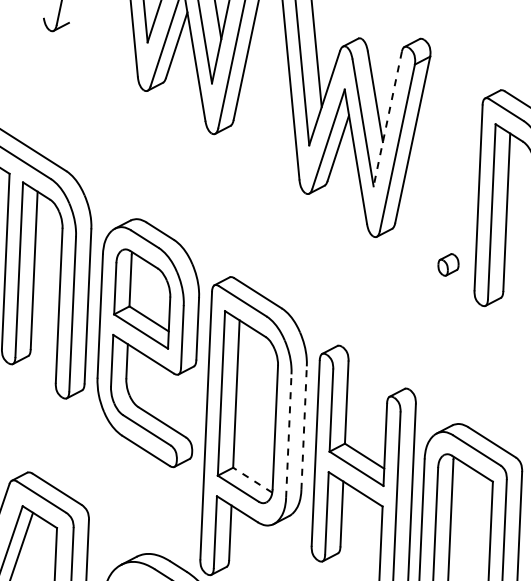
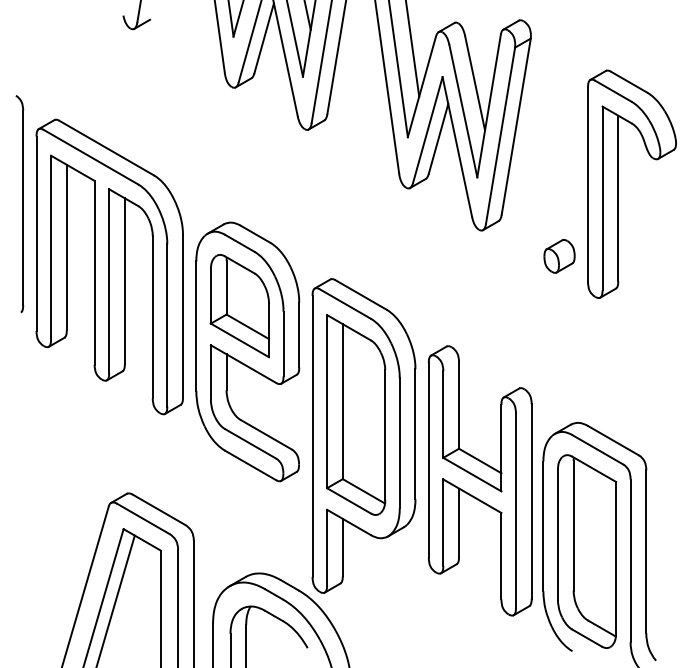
line: (388, 119) -> (489, 106), dashed -> solid
part: (448, 265) -> (559, 256), size x1.43
line: (304, 428) -> (415, 434), dashed -> solid
line: (288, 436) -> (399, 443), dashed -> solid
line: (252, 480) -> (363, 491), dashed -> solid

